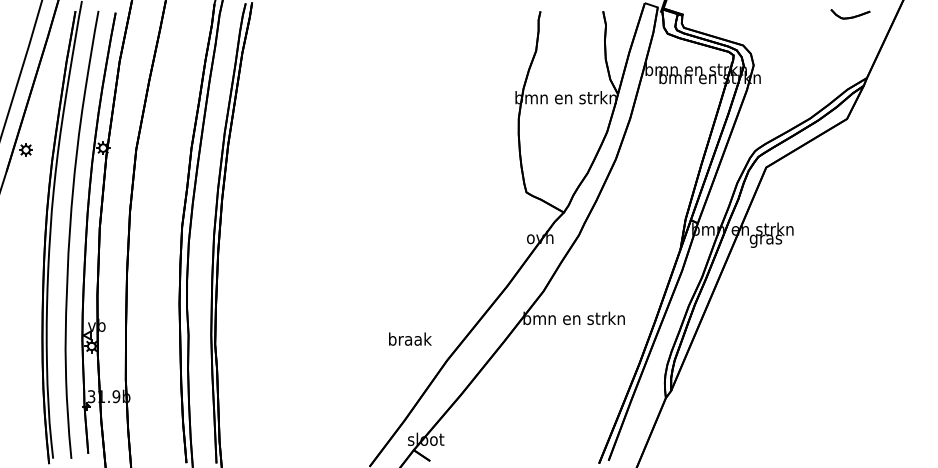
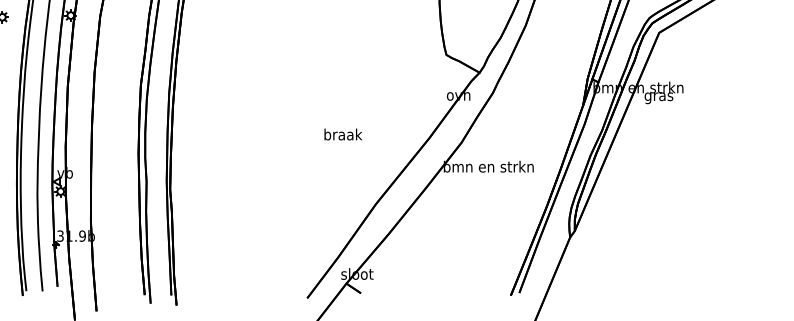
text: (410, 338) -> (343, 133), moved

